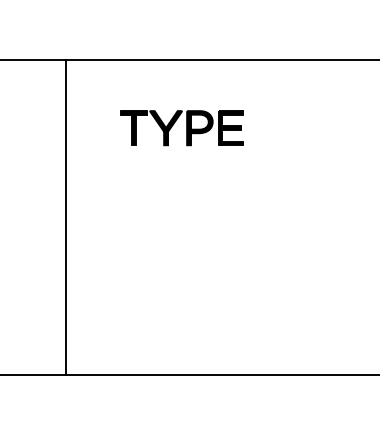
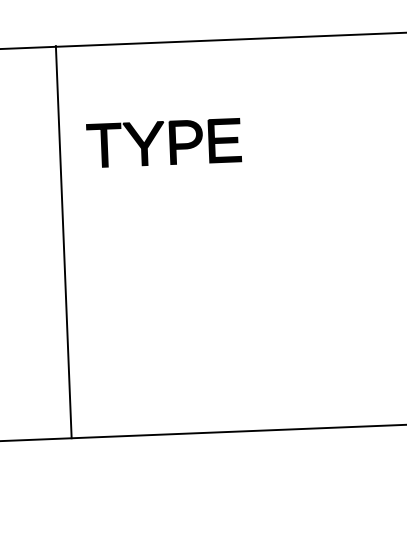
part: (181, 128) -> (163, 143), moved
line: (66, 217) -> (64, 242), moved

